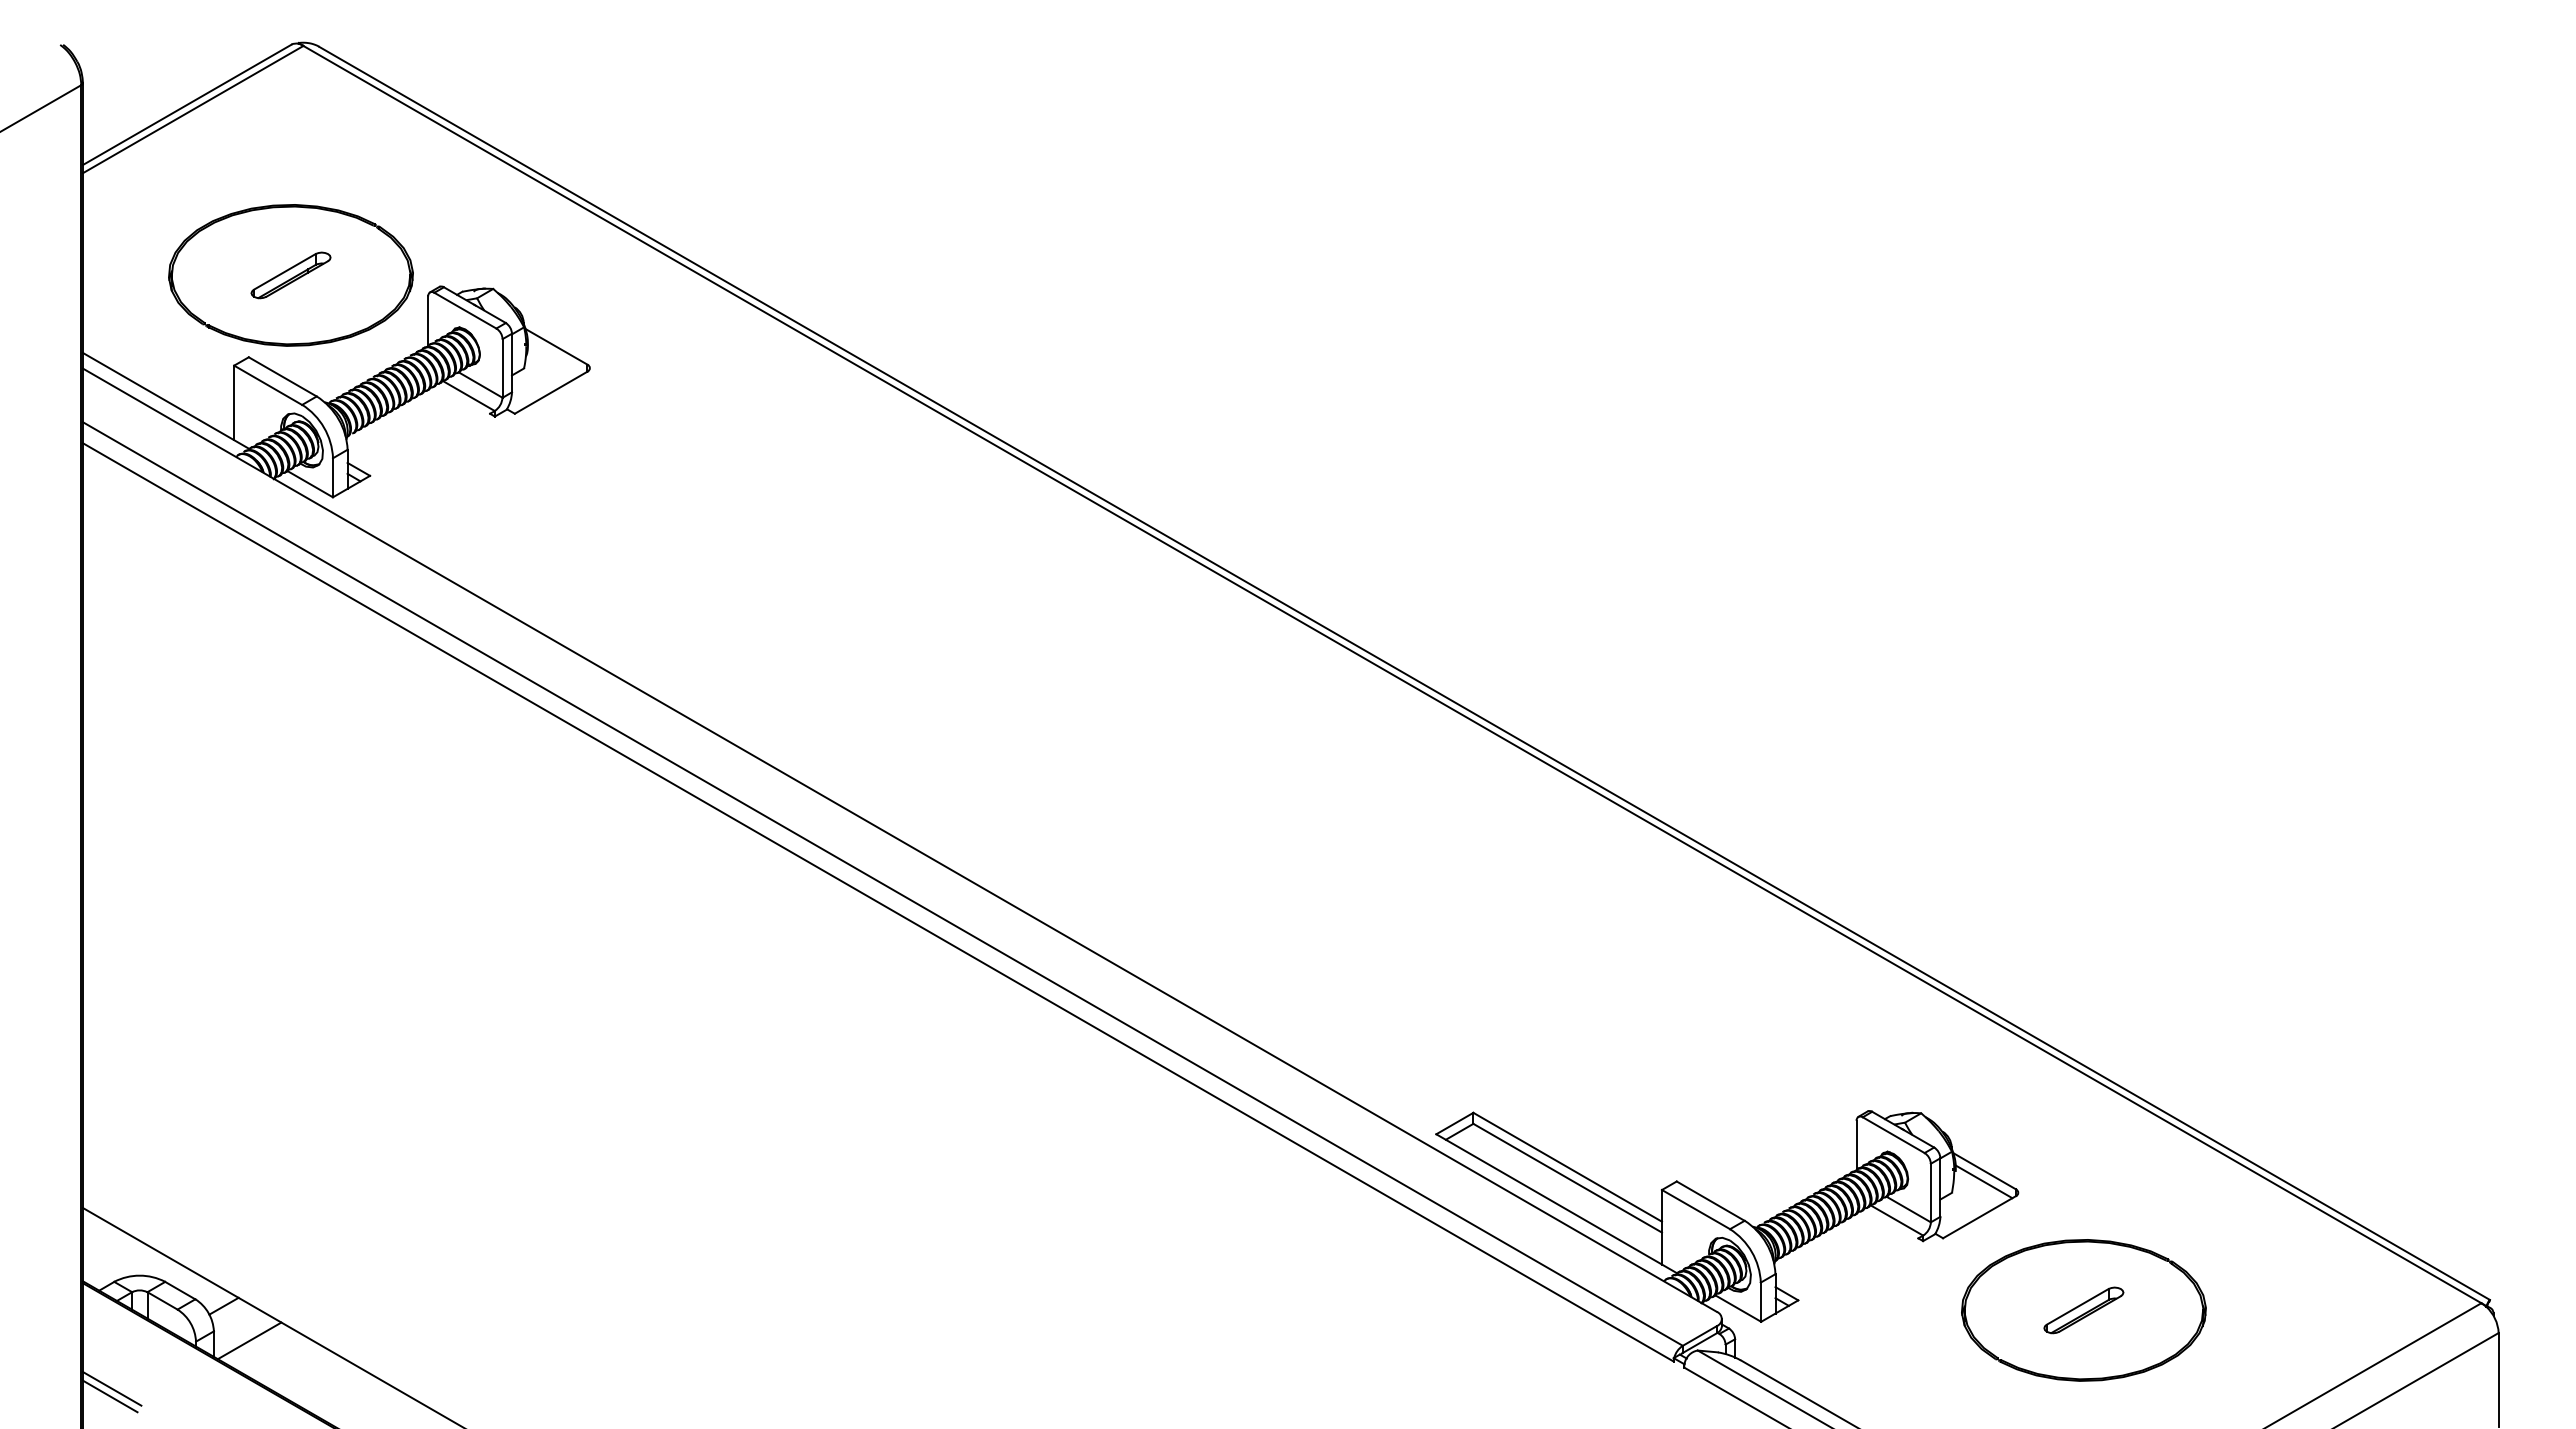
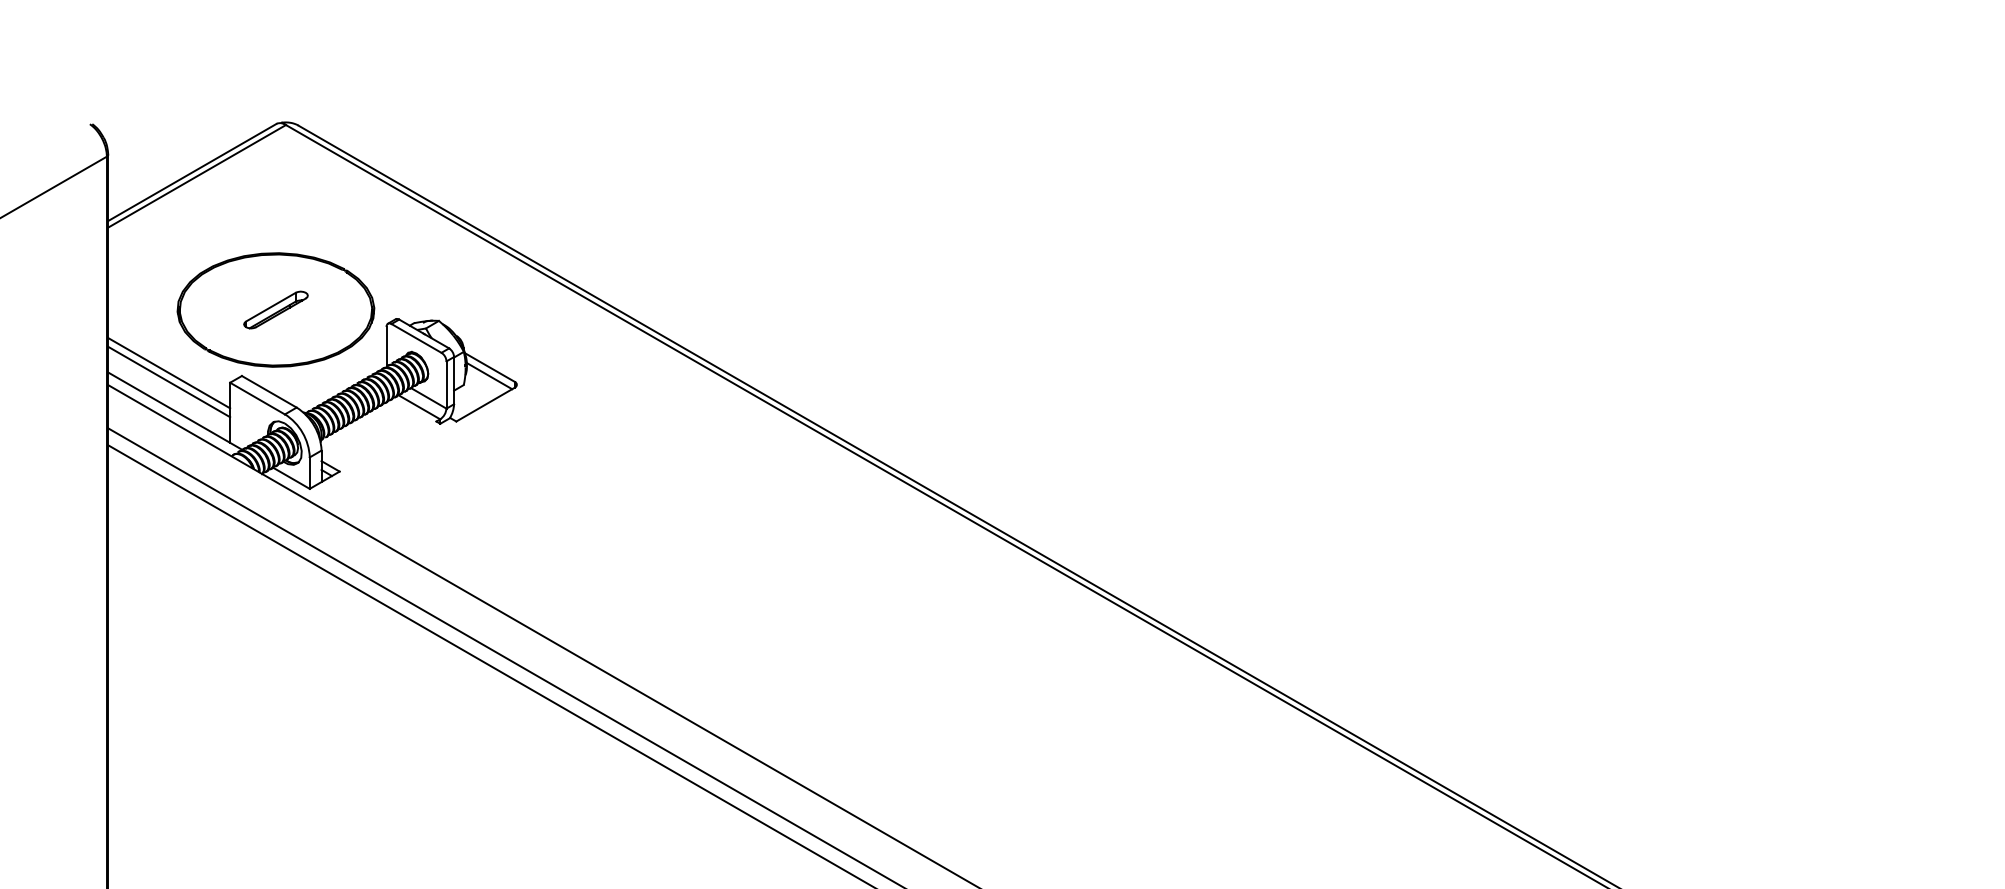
line: (158, 353) -> (169, 372), added
line: (555, 357) -> (489, 376), added
line: (158, 364) -> (169, 381), added

